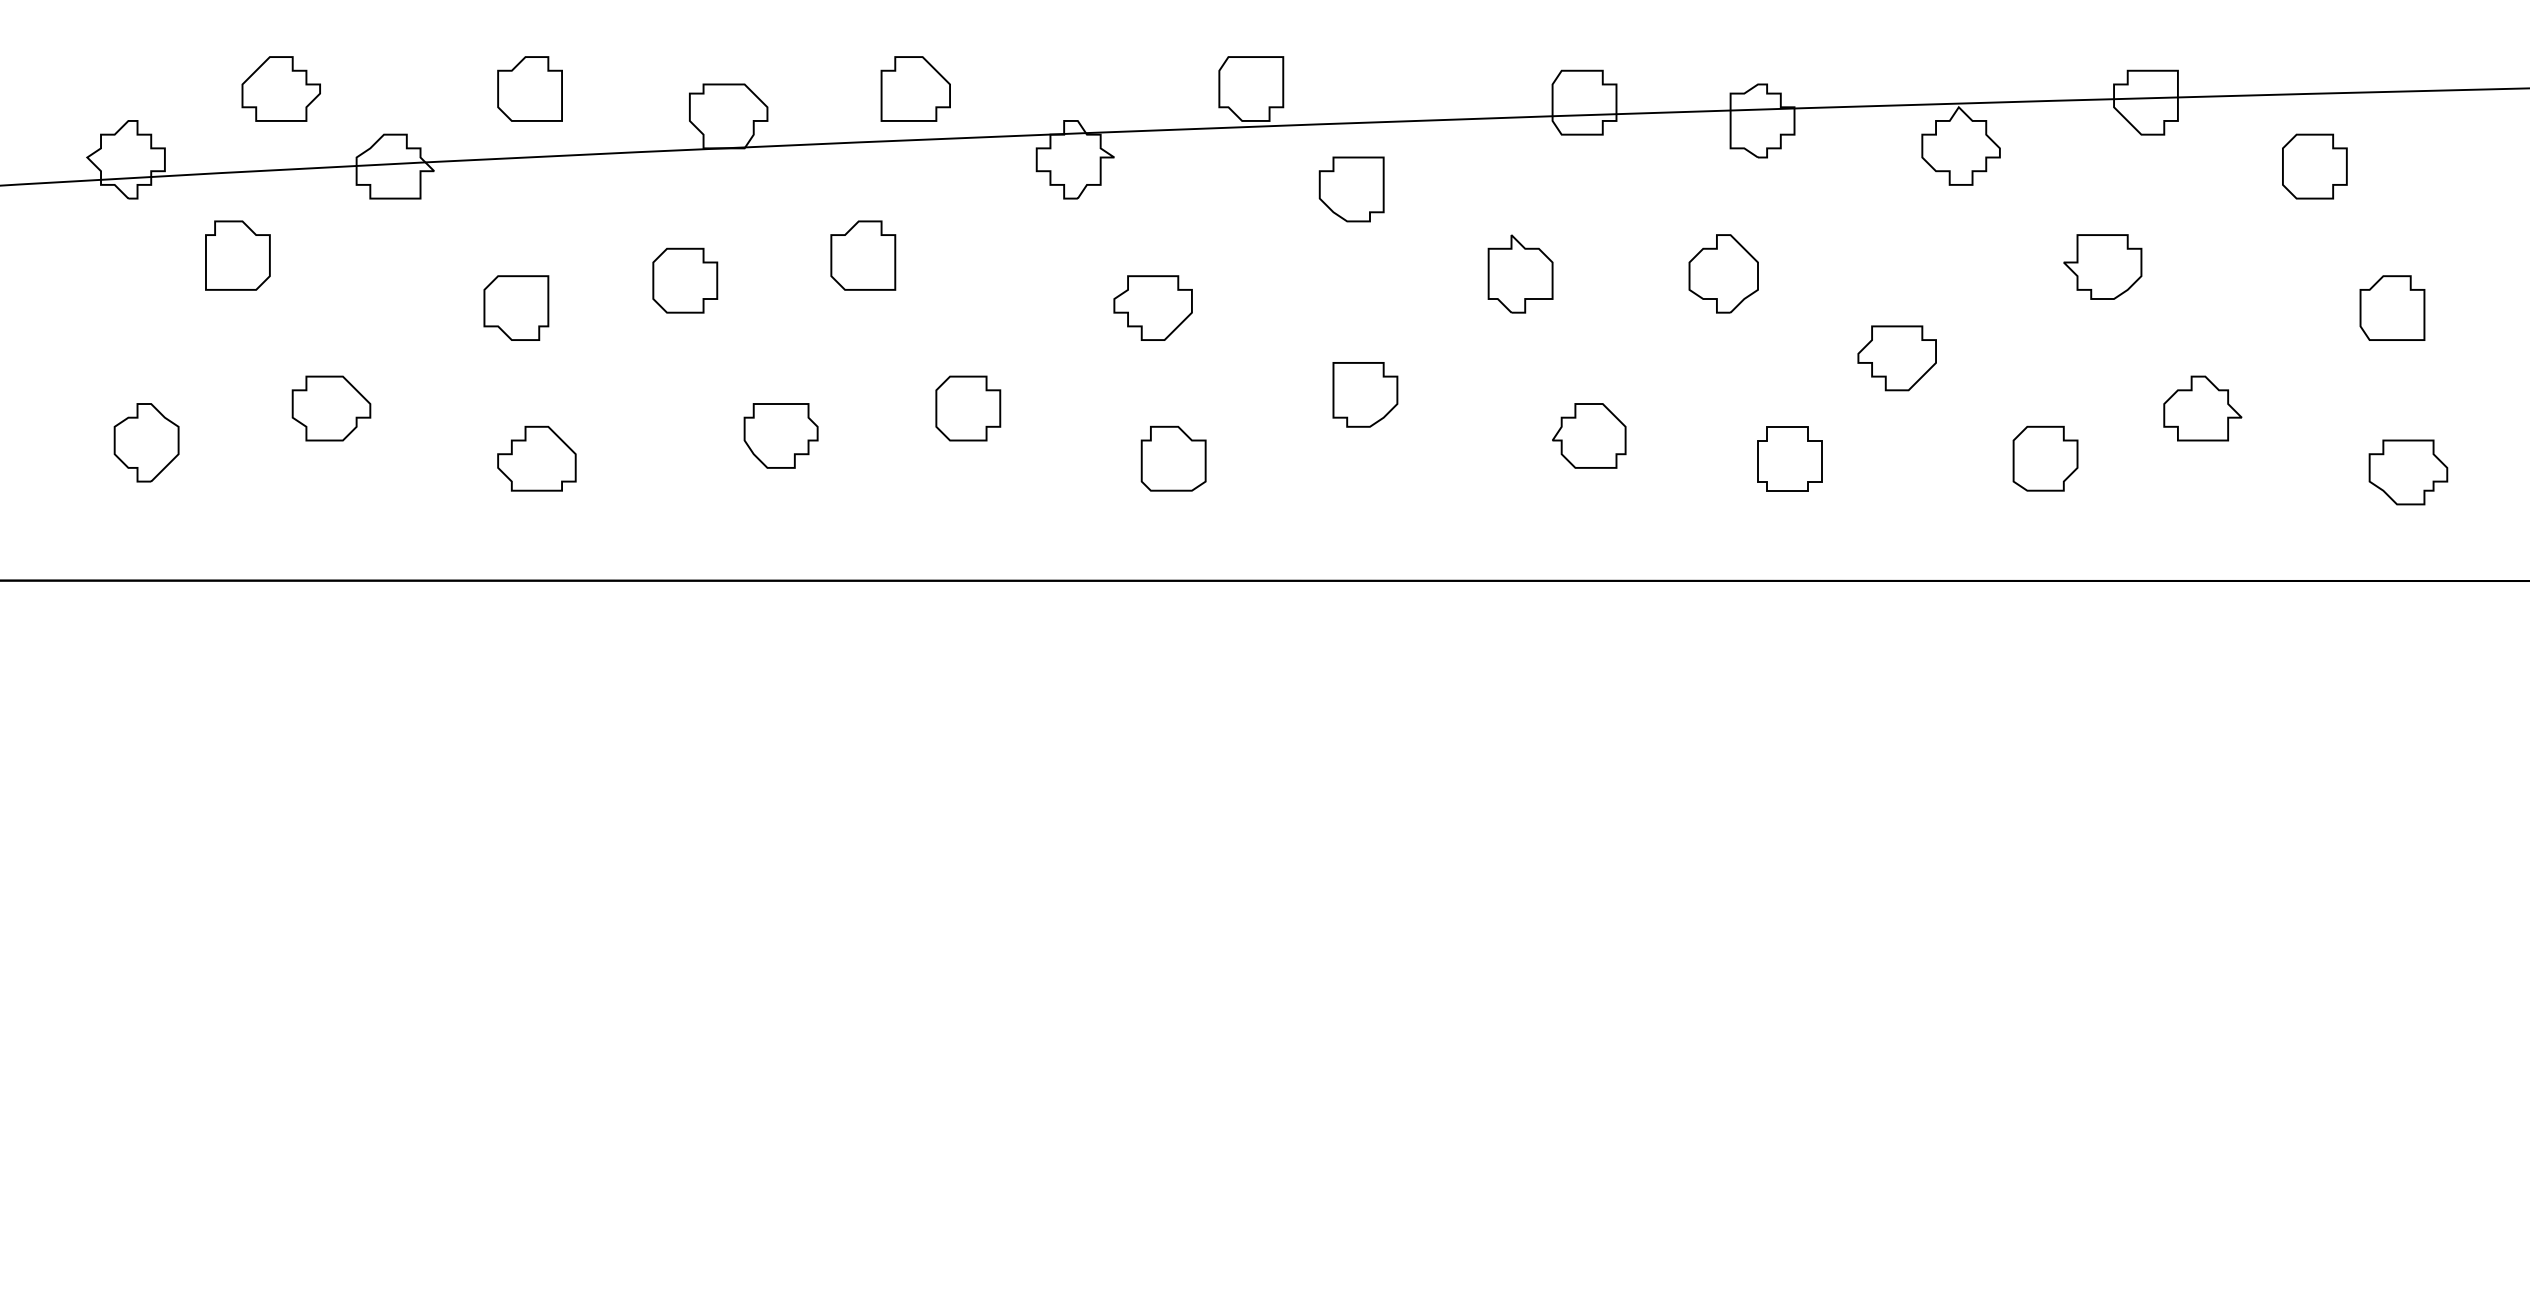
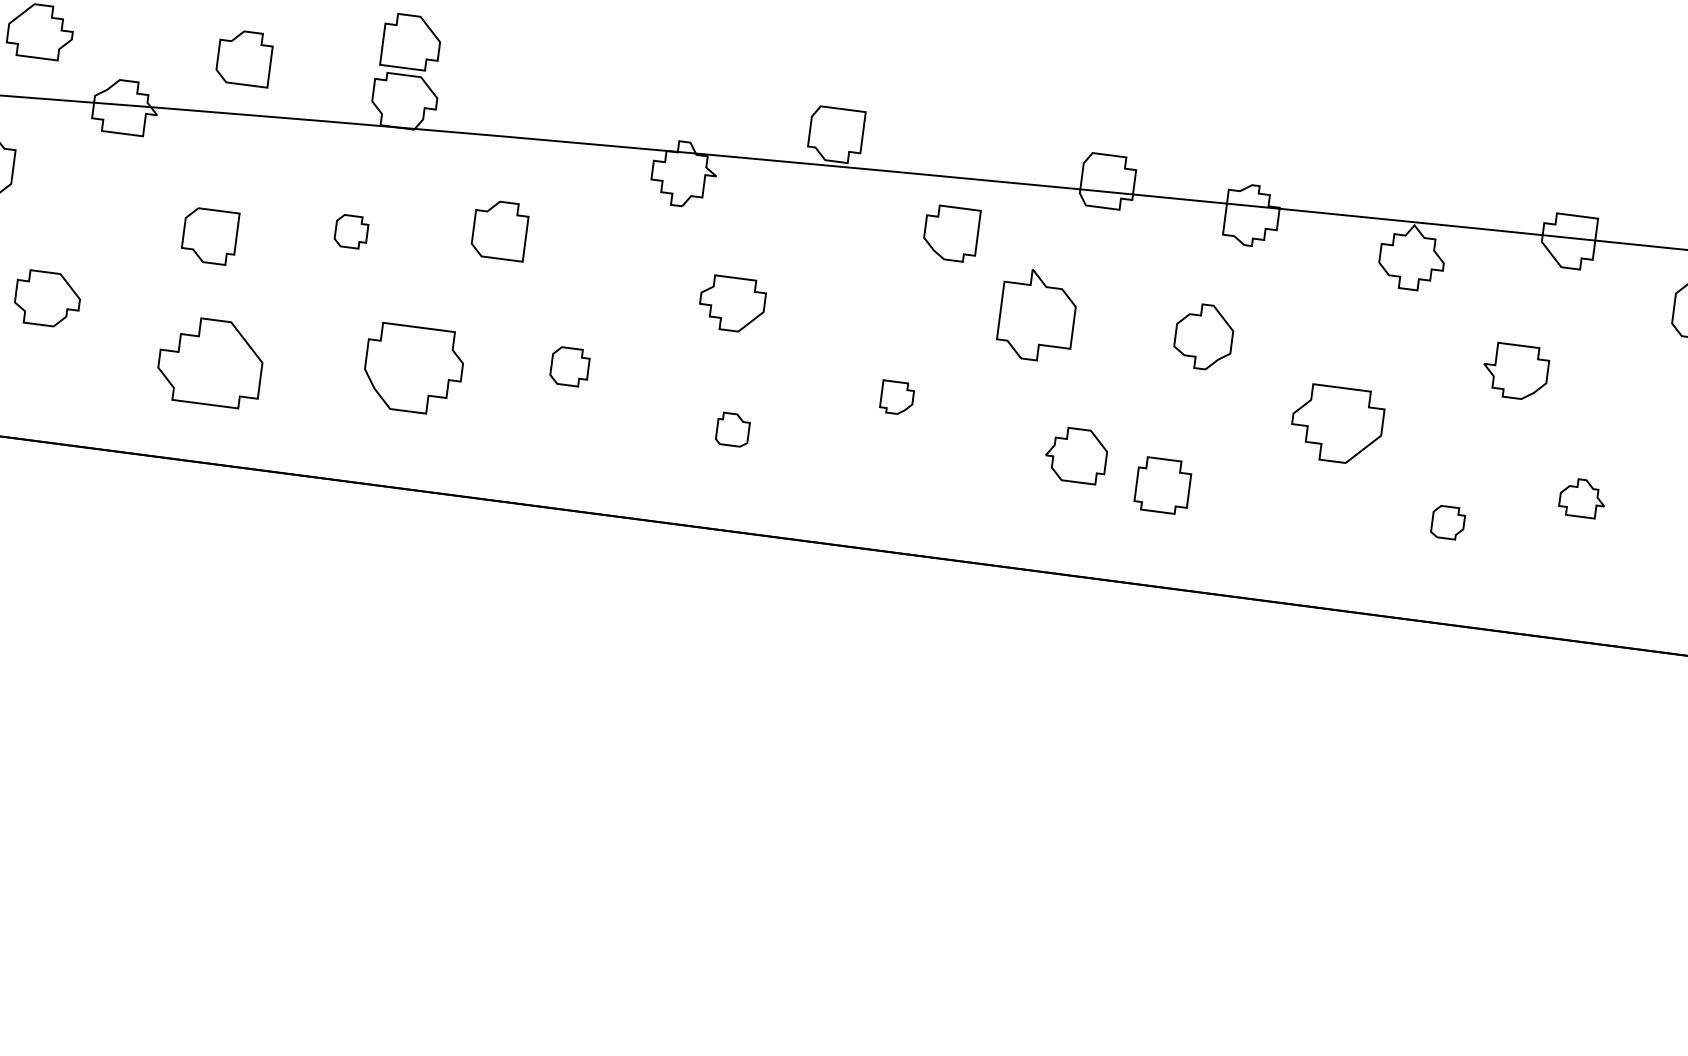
part: (915, 88) -> (411, 41), moved
part: (1351, 189) -> (951, 233), moved
part: (1520, 273) -> (1037, 314), size x1.4
part: (685, 280) -> (351, 231), size x0.6
part: (1896, 358) -> (1336, 424), size x1.4
part: (1365, 394) -> (897, 397), size x0.6
part: (968, 408) -> (570, 366), size x0.7
part: (2202, 408) -> (1582, 498), size x0.7
part: (780, 435) -> (413, 368), size x1.6
part: (536, 458) -> (210, 361), size x1.6
part: (1173, 458) -> (732, 429), size x0.6
part: (1789, 458) -> (1162, 485), moved
part: (2045, 458) -> (1448, 522), size x0.6

